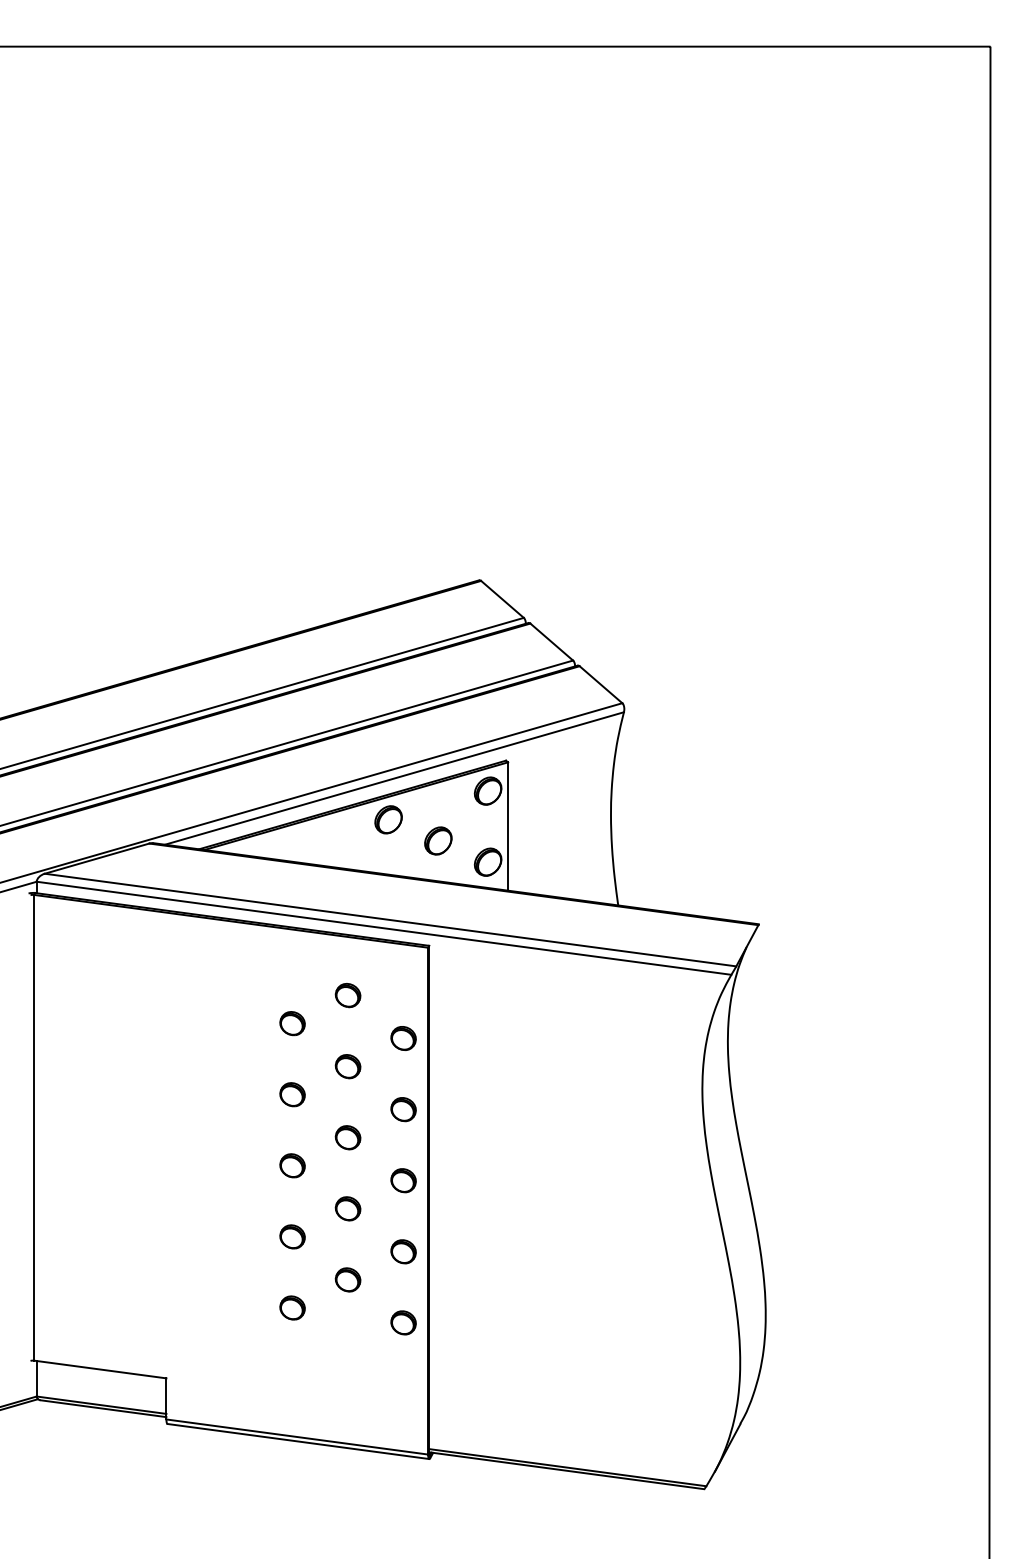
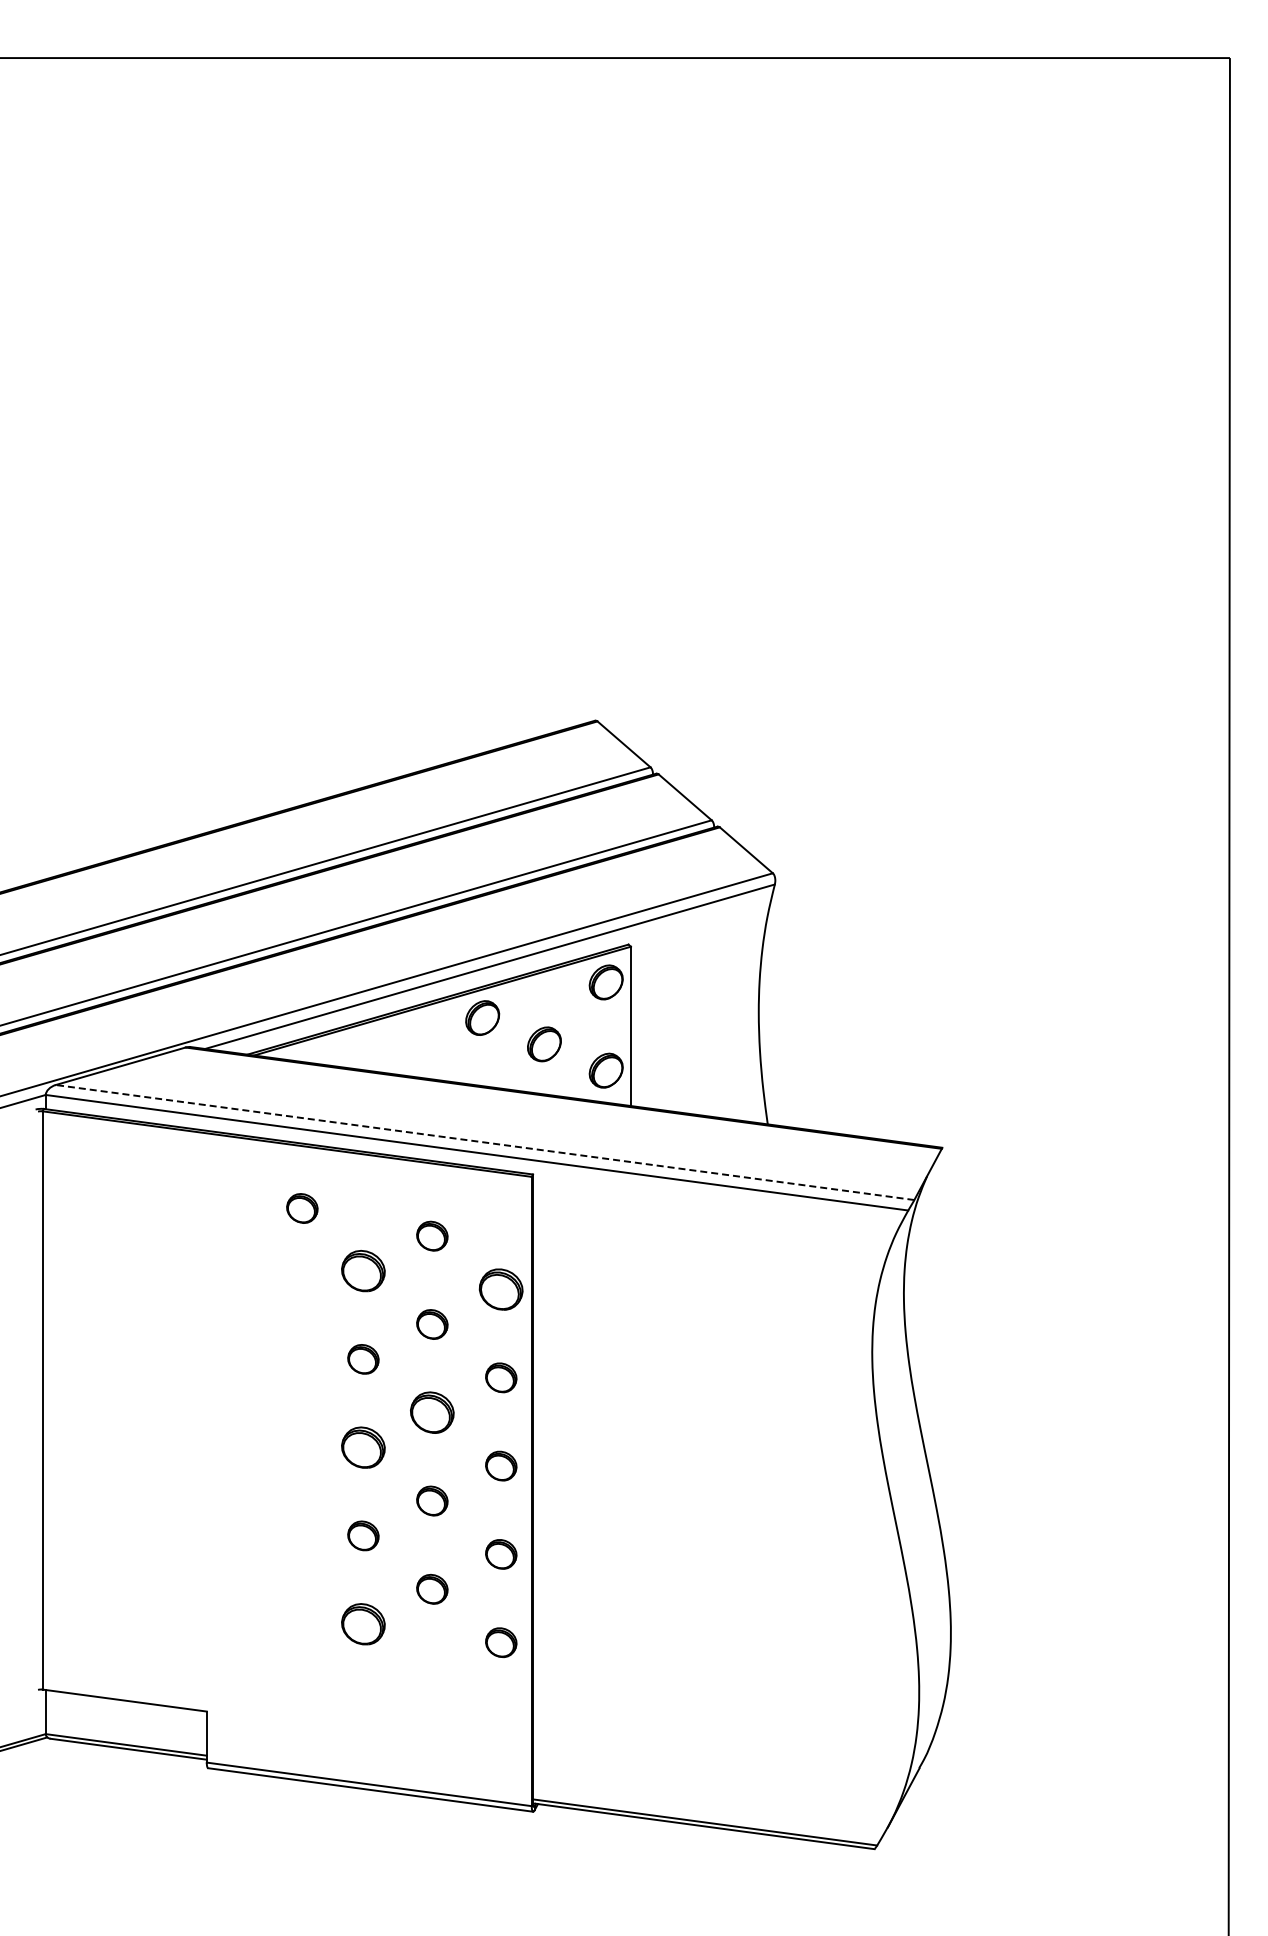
line: (390, 920) -> (484, 1142), solid -> dashed
part: (243, 973) -> (302, 1208), added
part: (292, 1023) -> (363, 1270), size x1.4
part: (403, 1038) -> (501, 1289), size x1.4
part: (348, 1137) -> (432, 1412), size x1.4
part: (292, 1165) -> (363, 1447), size x1.4
part: (292, 1307) -> (363, 1623), size x1.4

